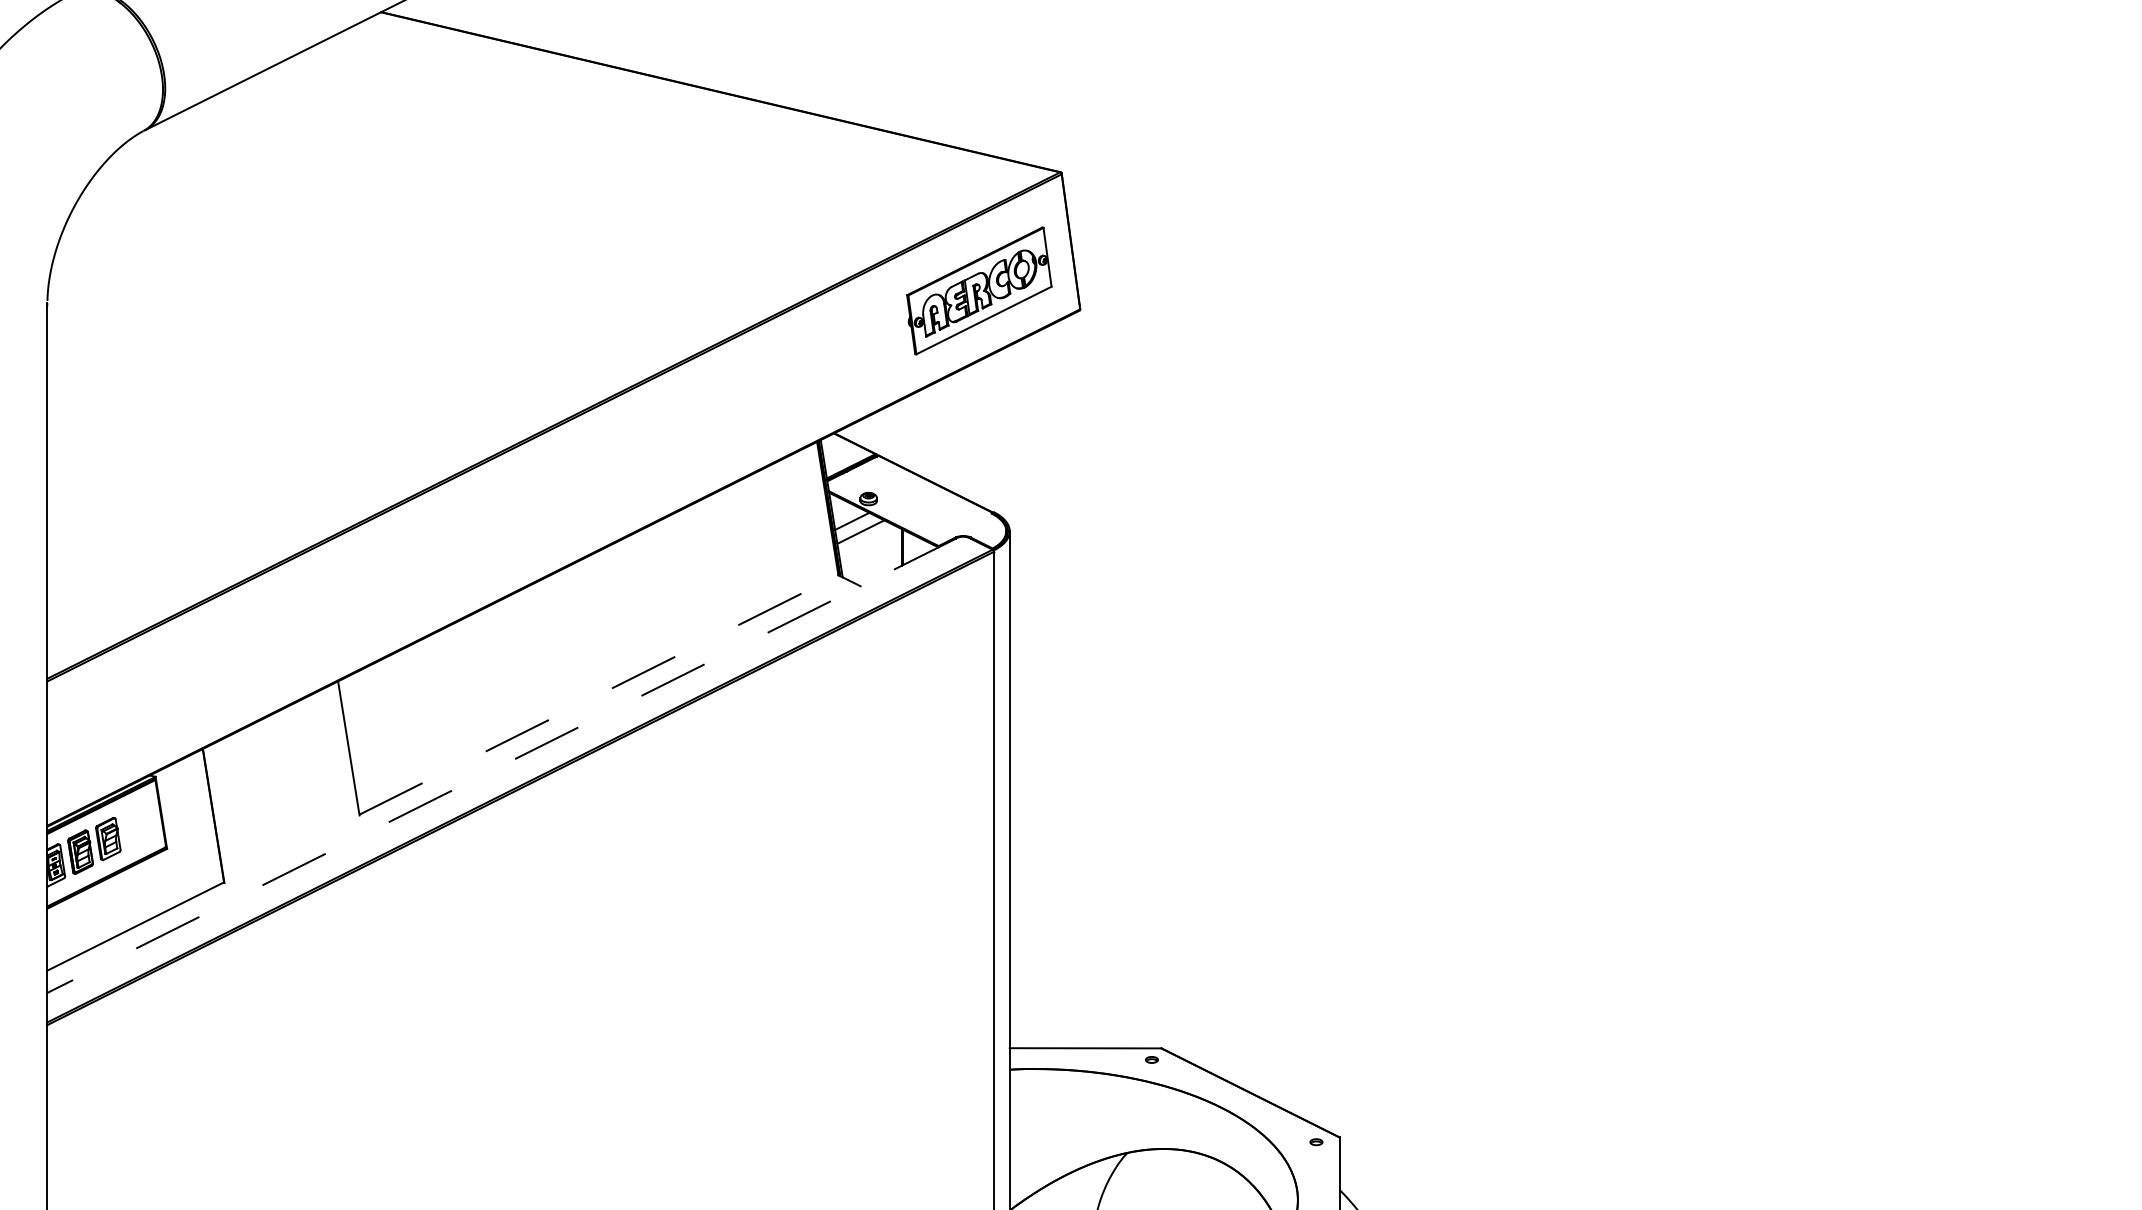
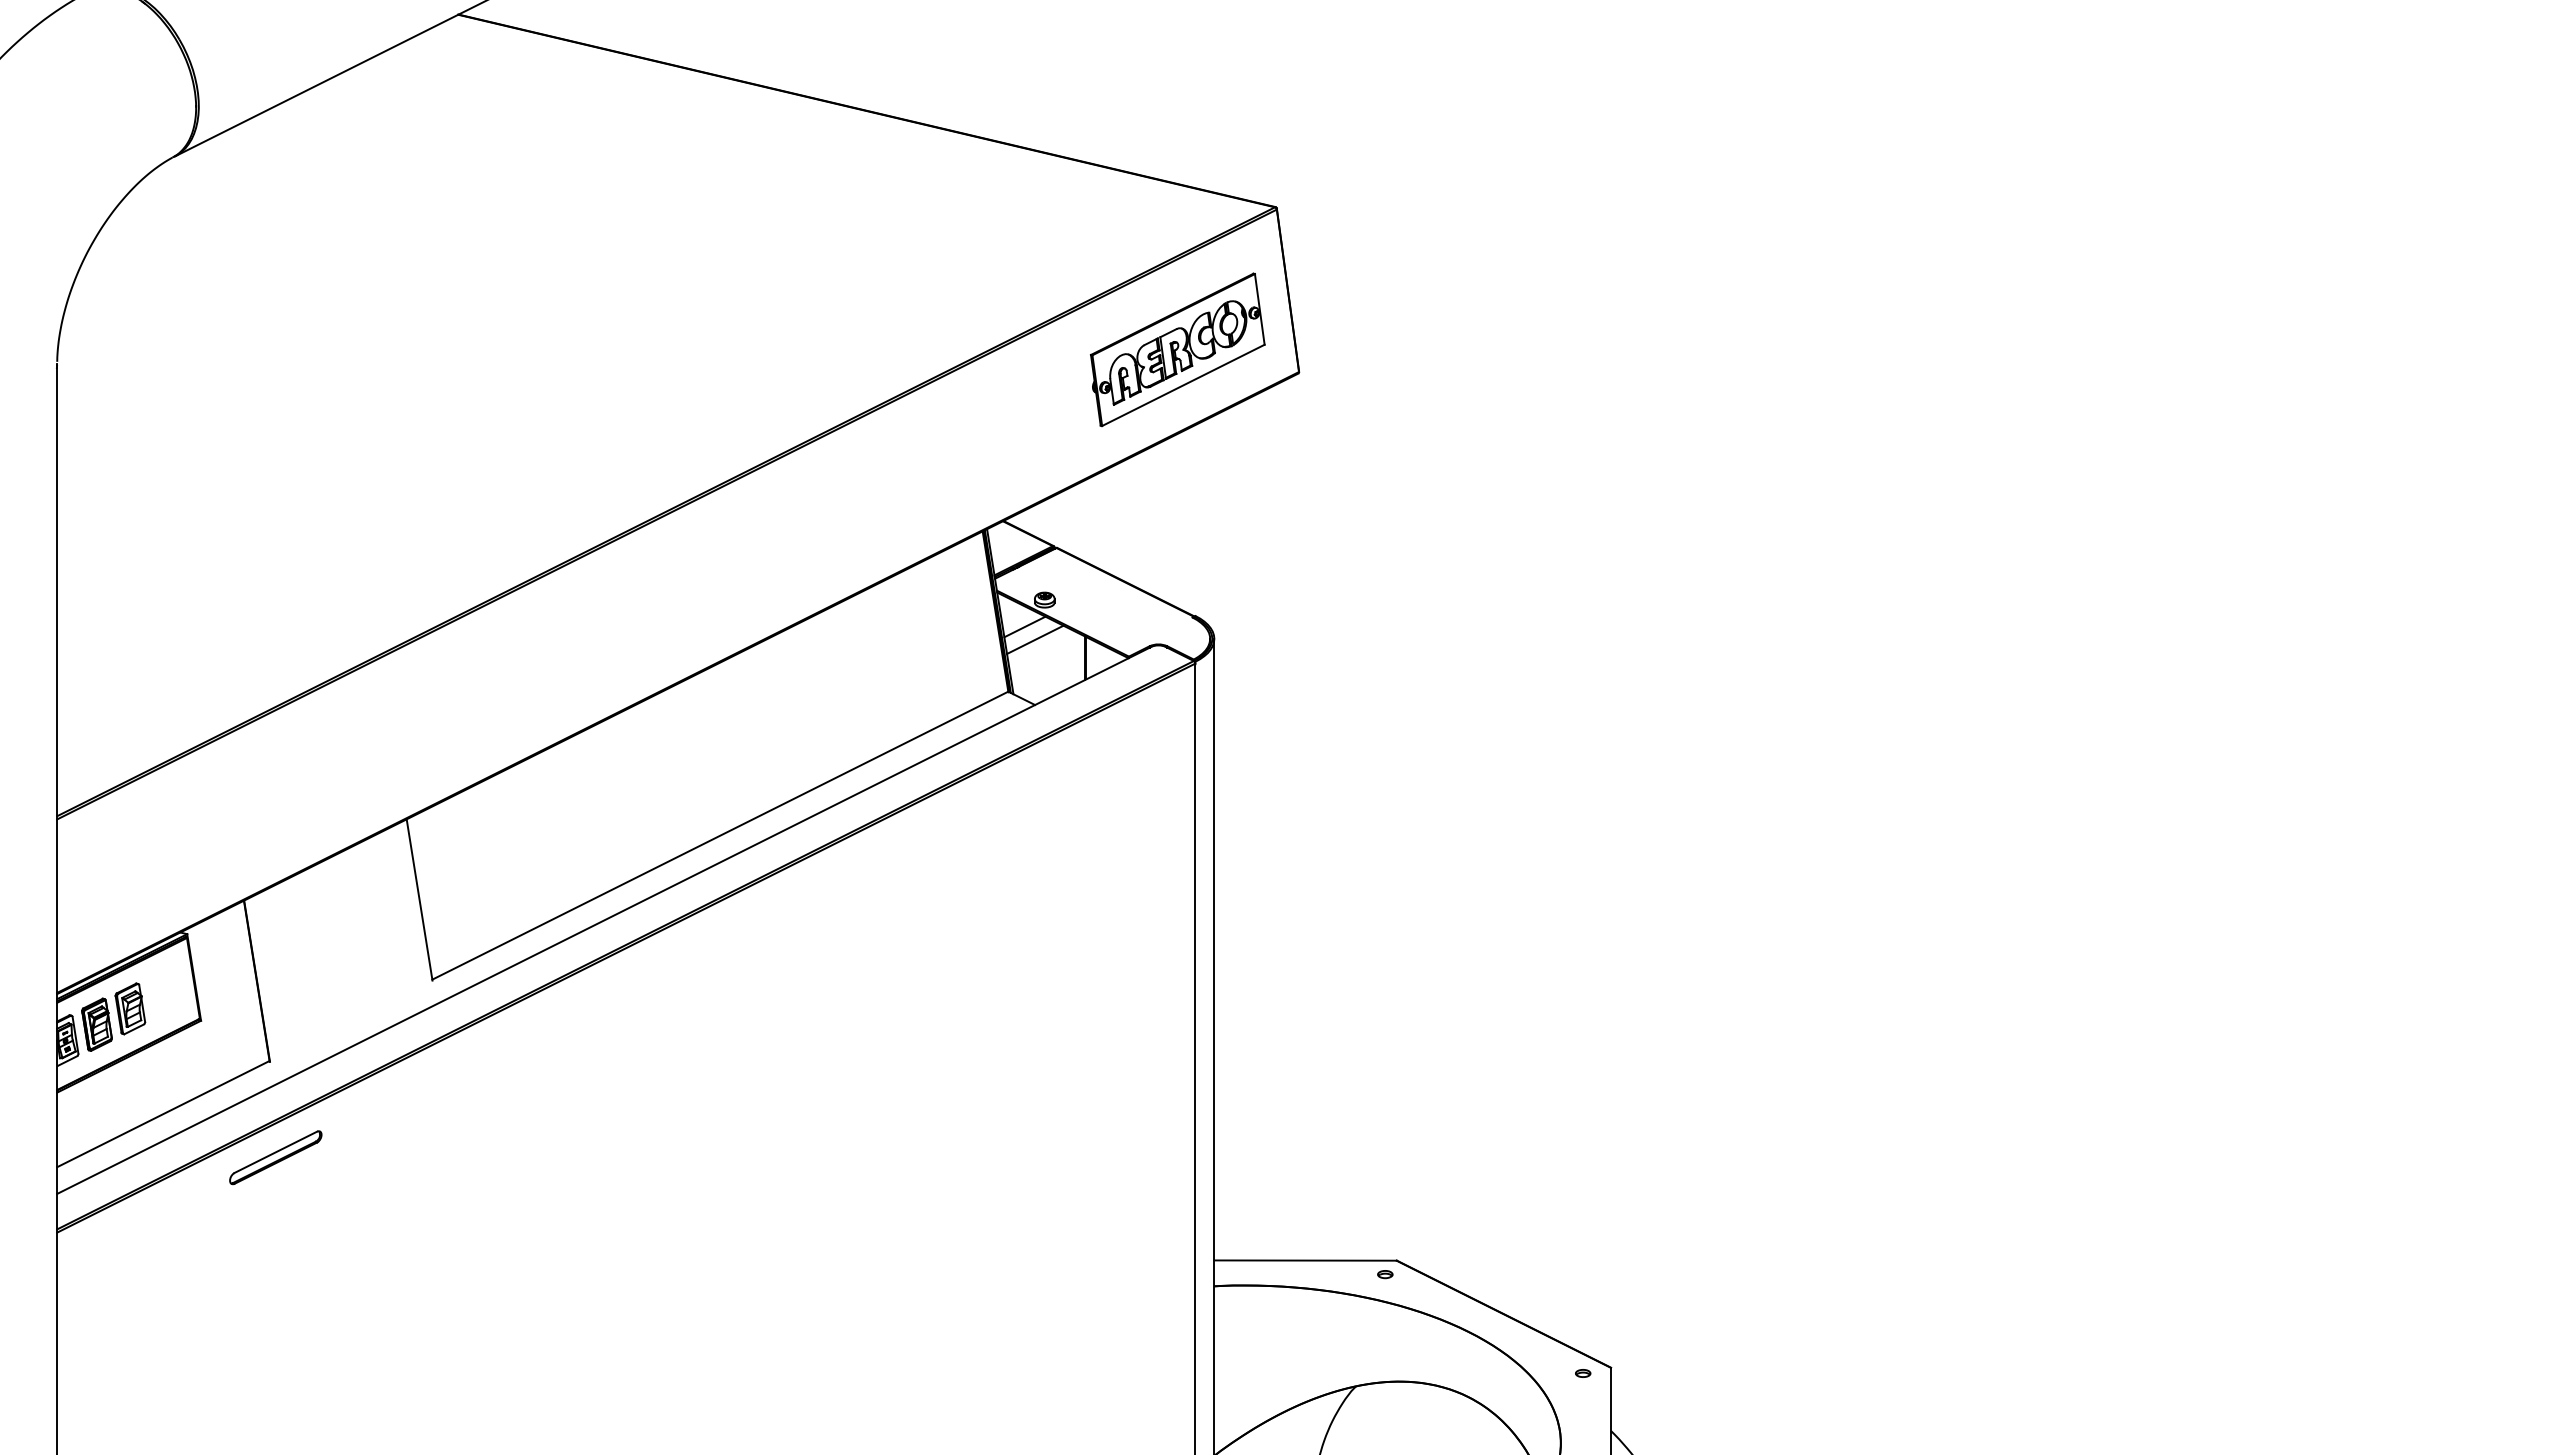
line: (599, 694) -> (720, 835), dashed -> solid
line: (502, 765) -> (604, 920), dashed -> solid
part: (229, 962) -> (275, 1157), added

